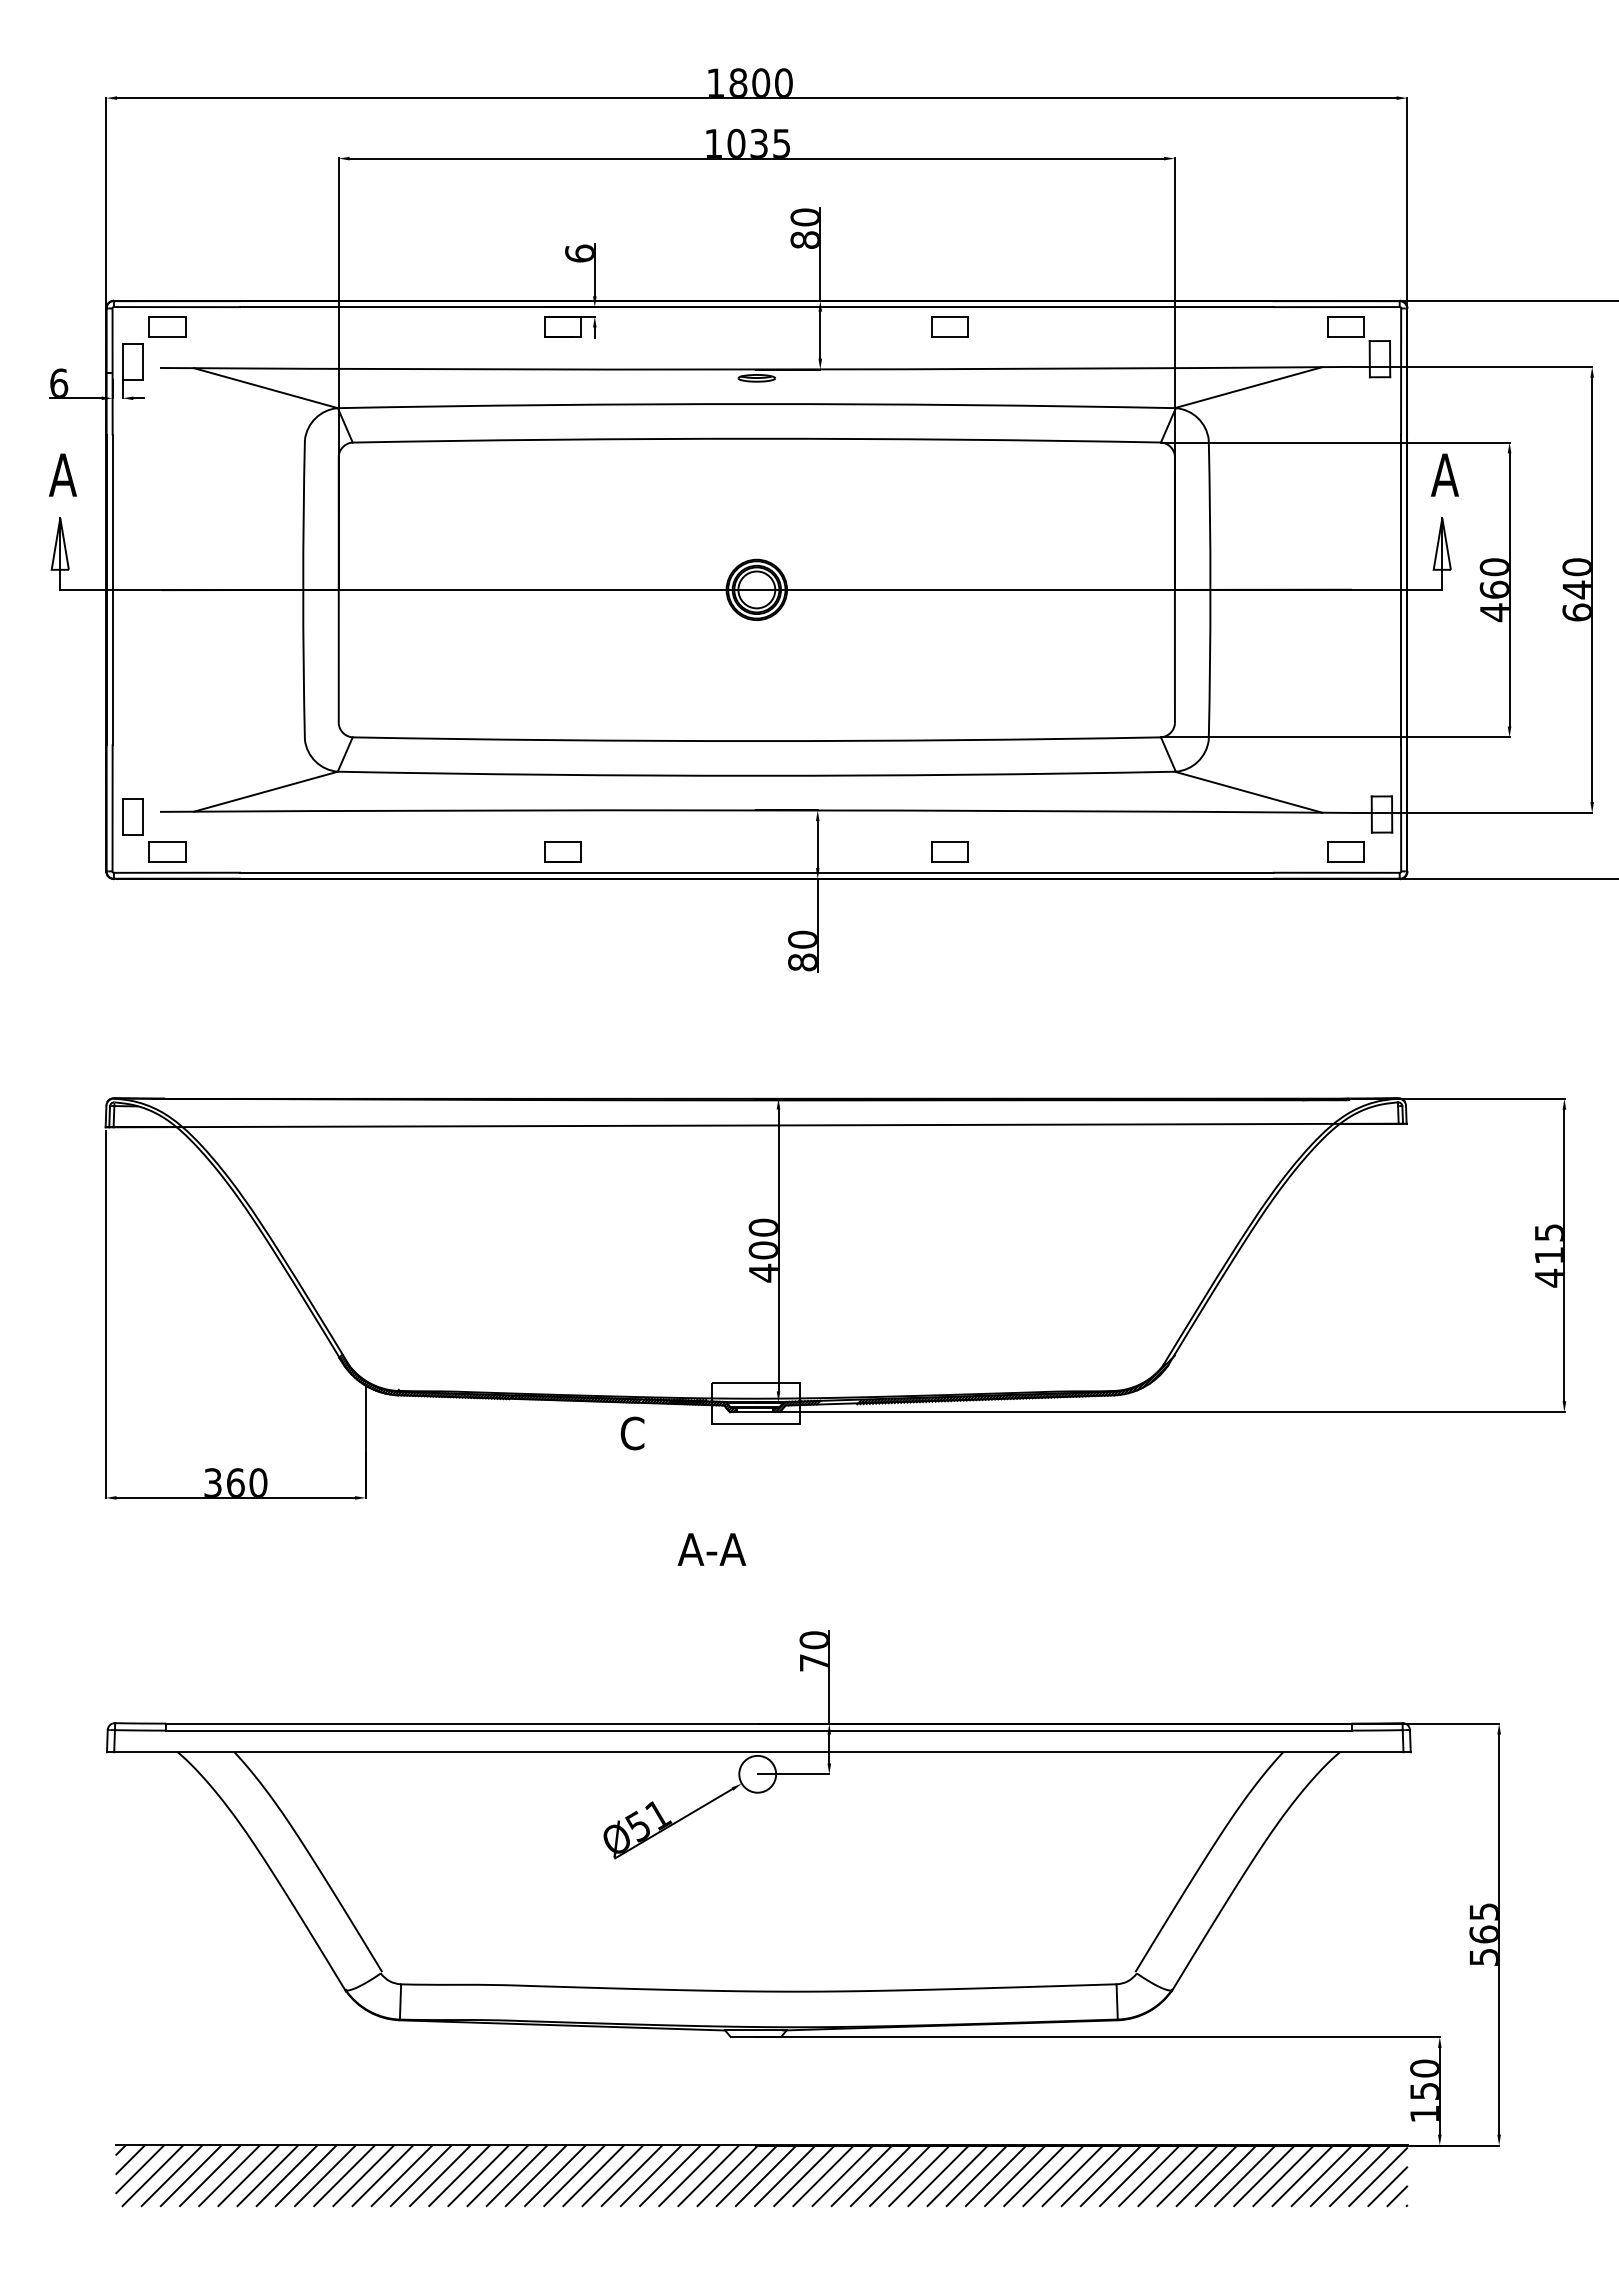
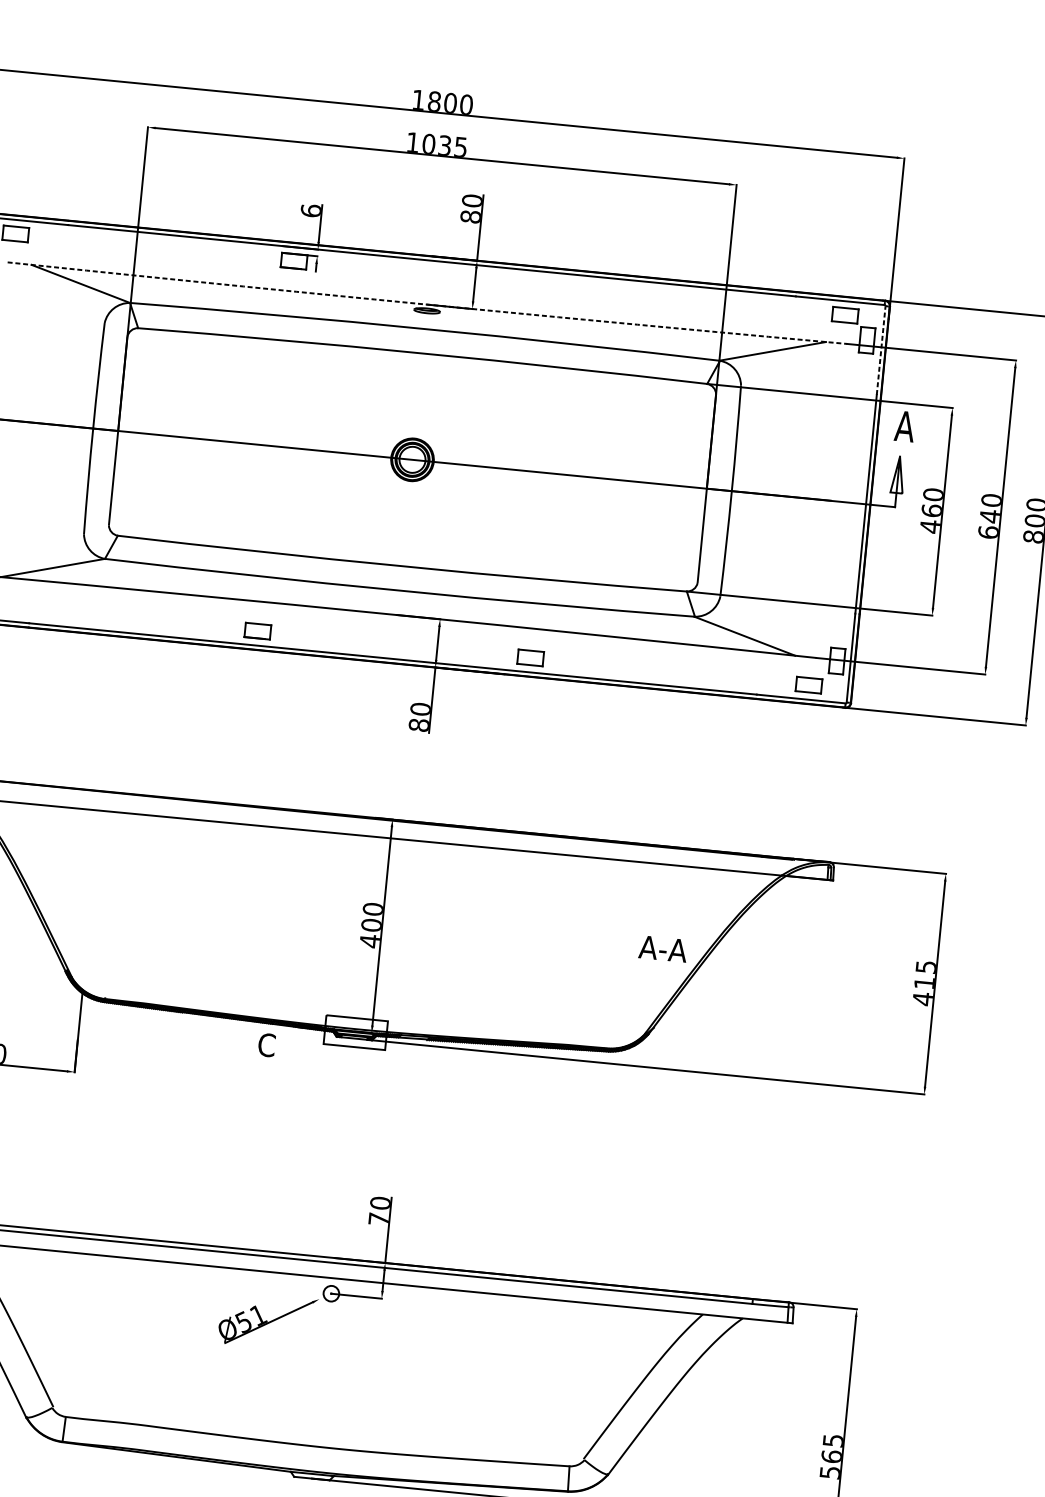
part: (949, 326) -> (566, 287), removed
arc: (756, 369) -> (427, 304), solid -> dashed
line: (1401, 371) -> (881, 350), solid -> dashed
text: (711, 1549) -> (662, 948), moved
circle: (757, 1773) -> (331, 1293), size x0.6

